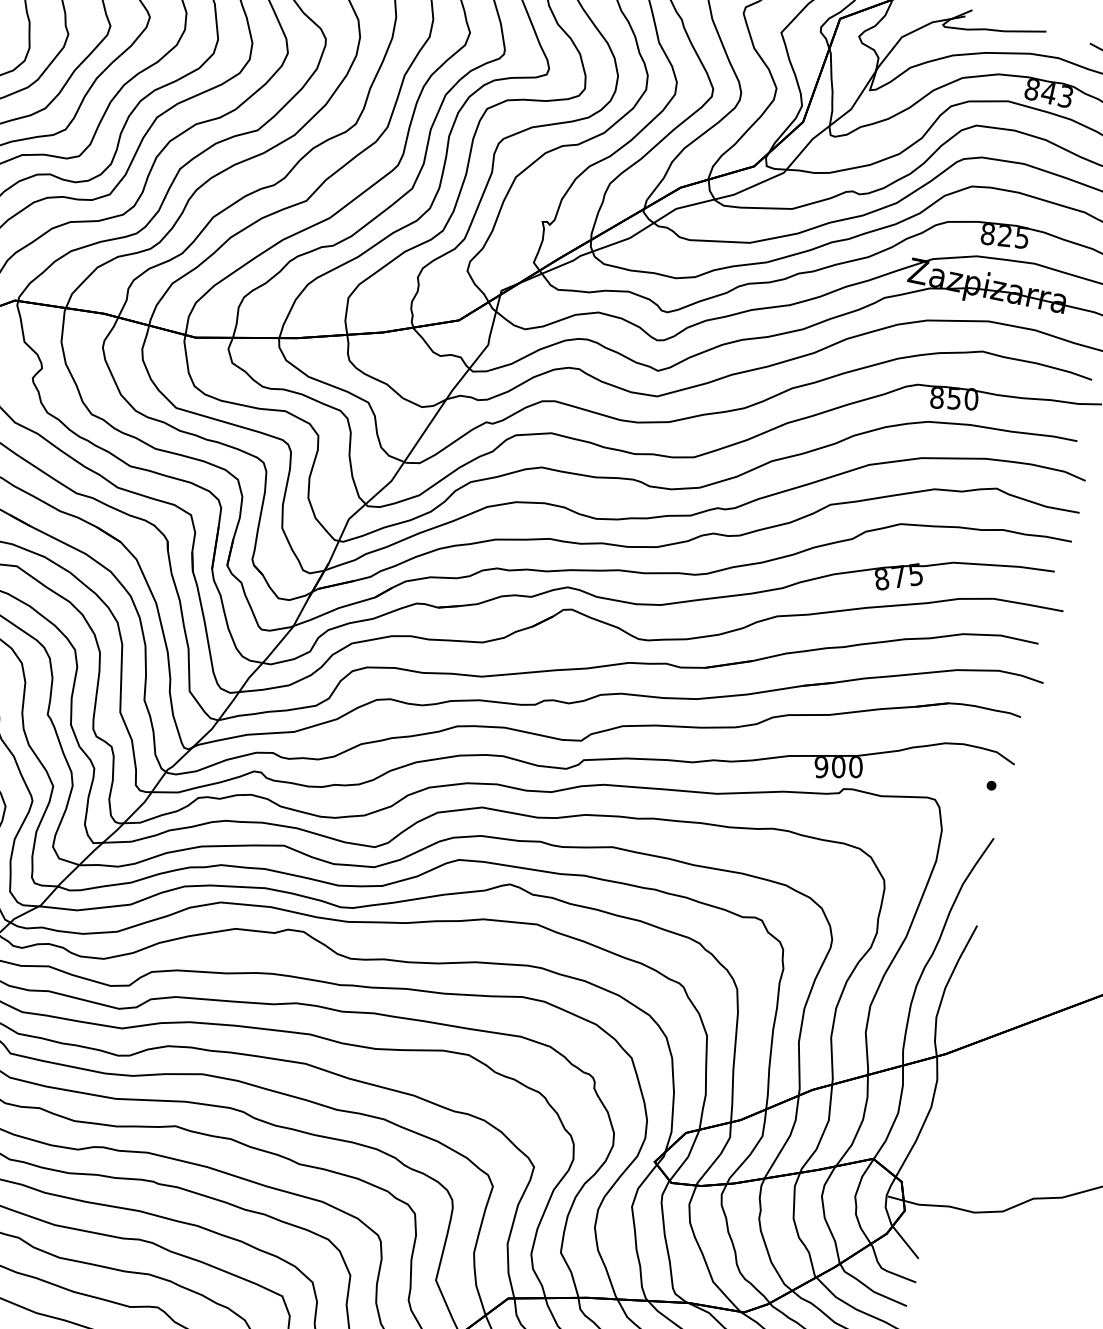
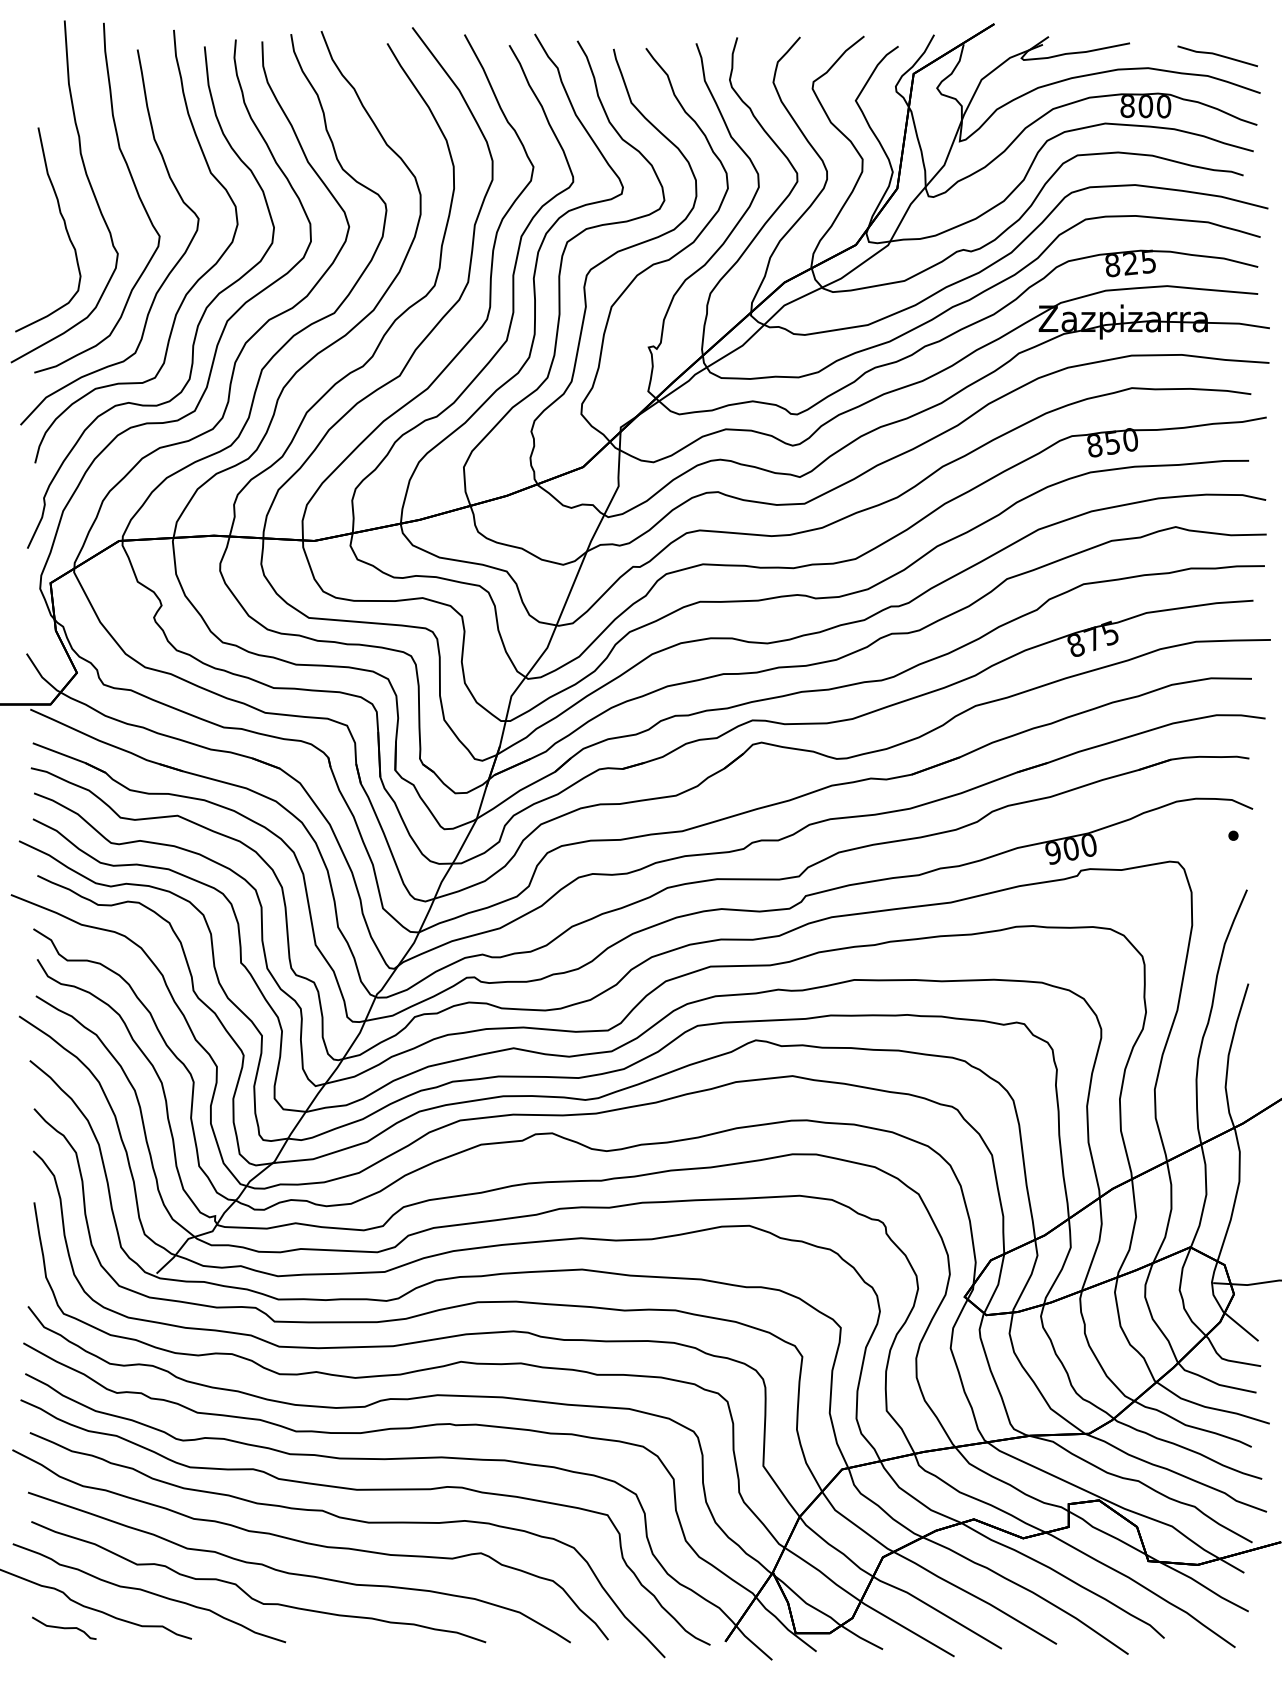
text: (1057, 94) -> (1154, 106), 843 -> 800

